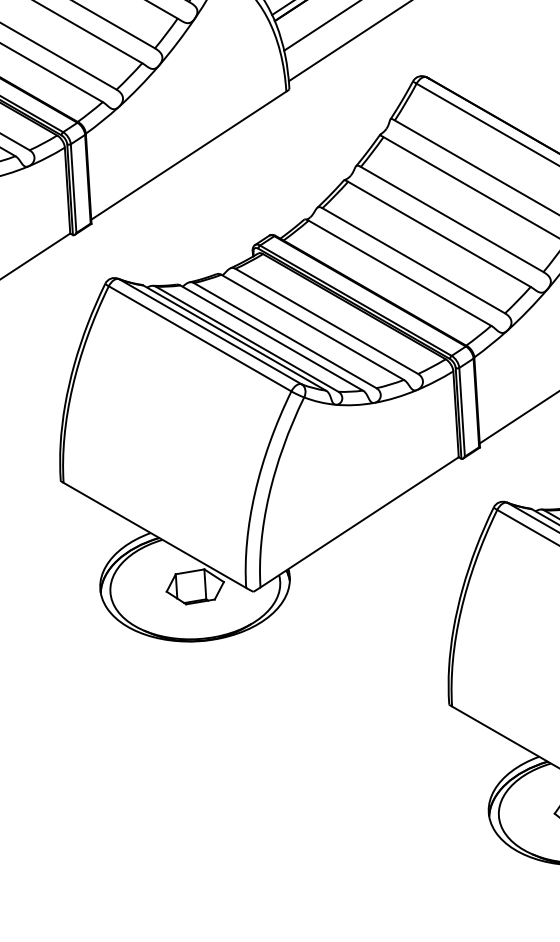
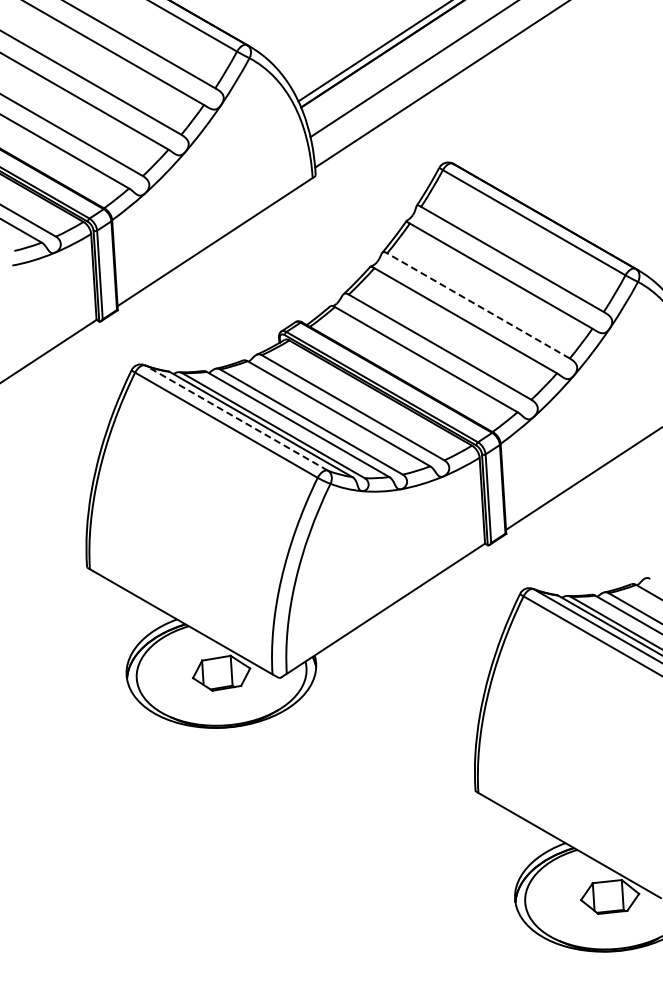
line: (452, 219) -> (478, 305), solid -> dashed
line: (210, 331) -> (236, 417), solid -> dashed

